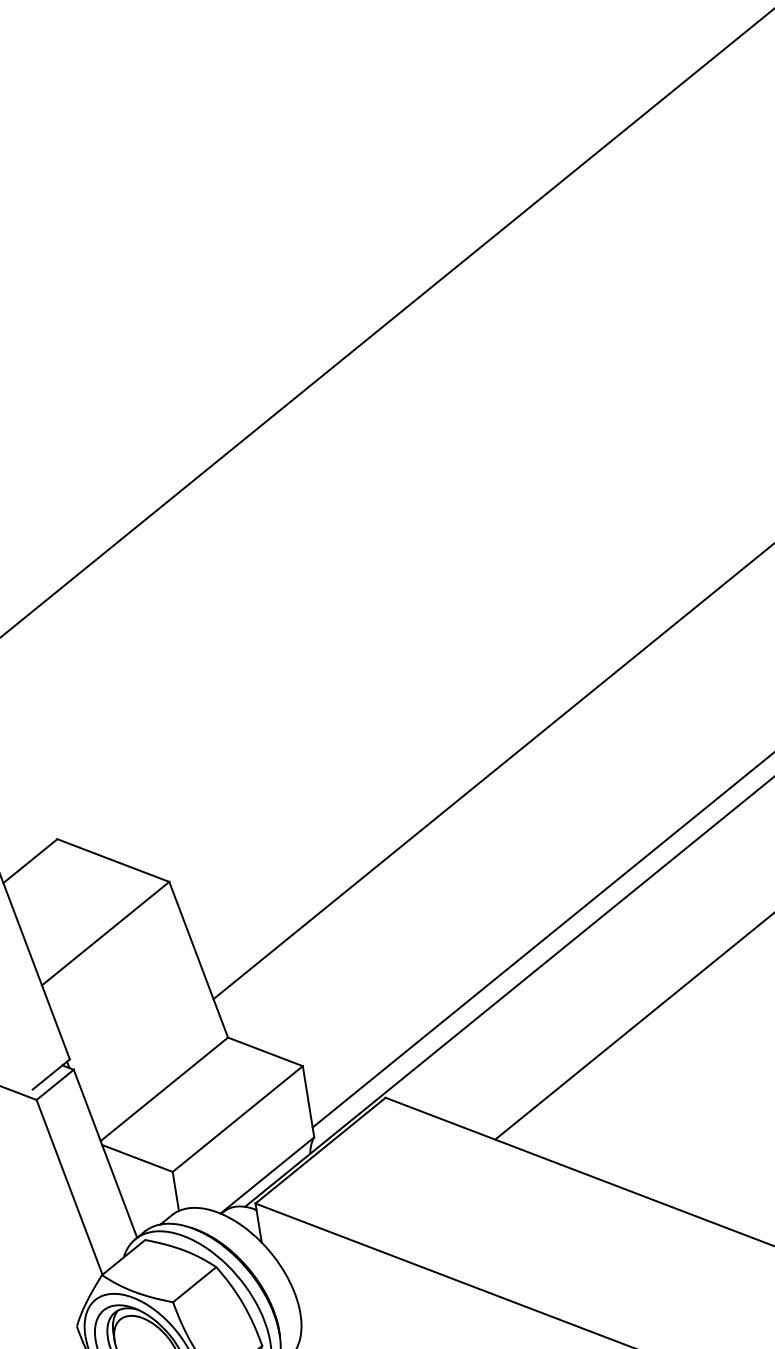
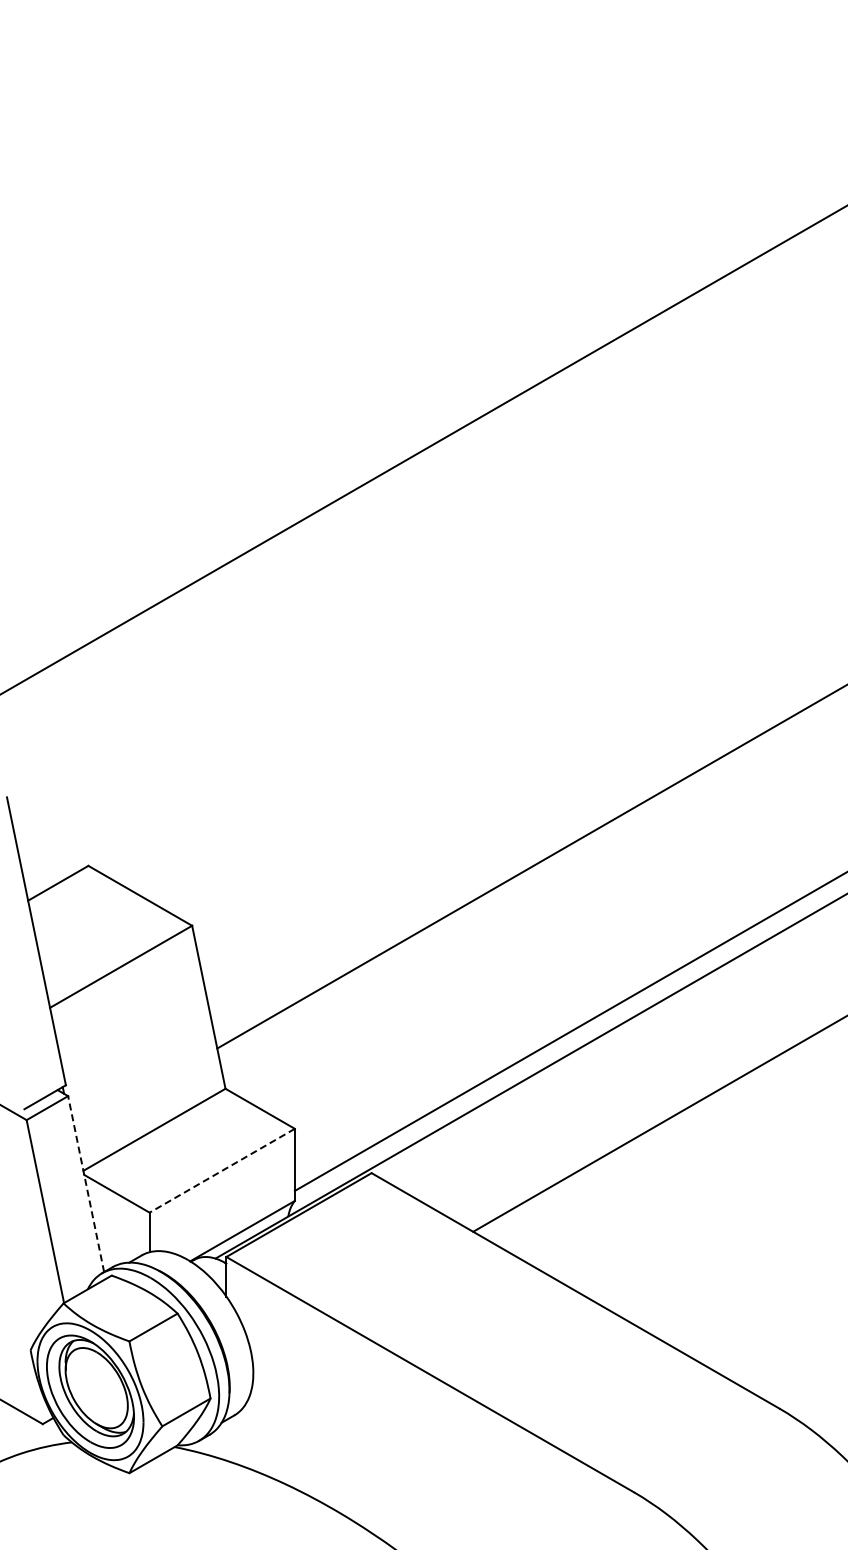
line: (237, 1118) -> (222, 1170), solid -> dashed
line: (105, 1154) -> (86, 1184), solid -> dashed

